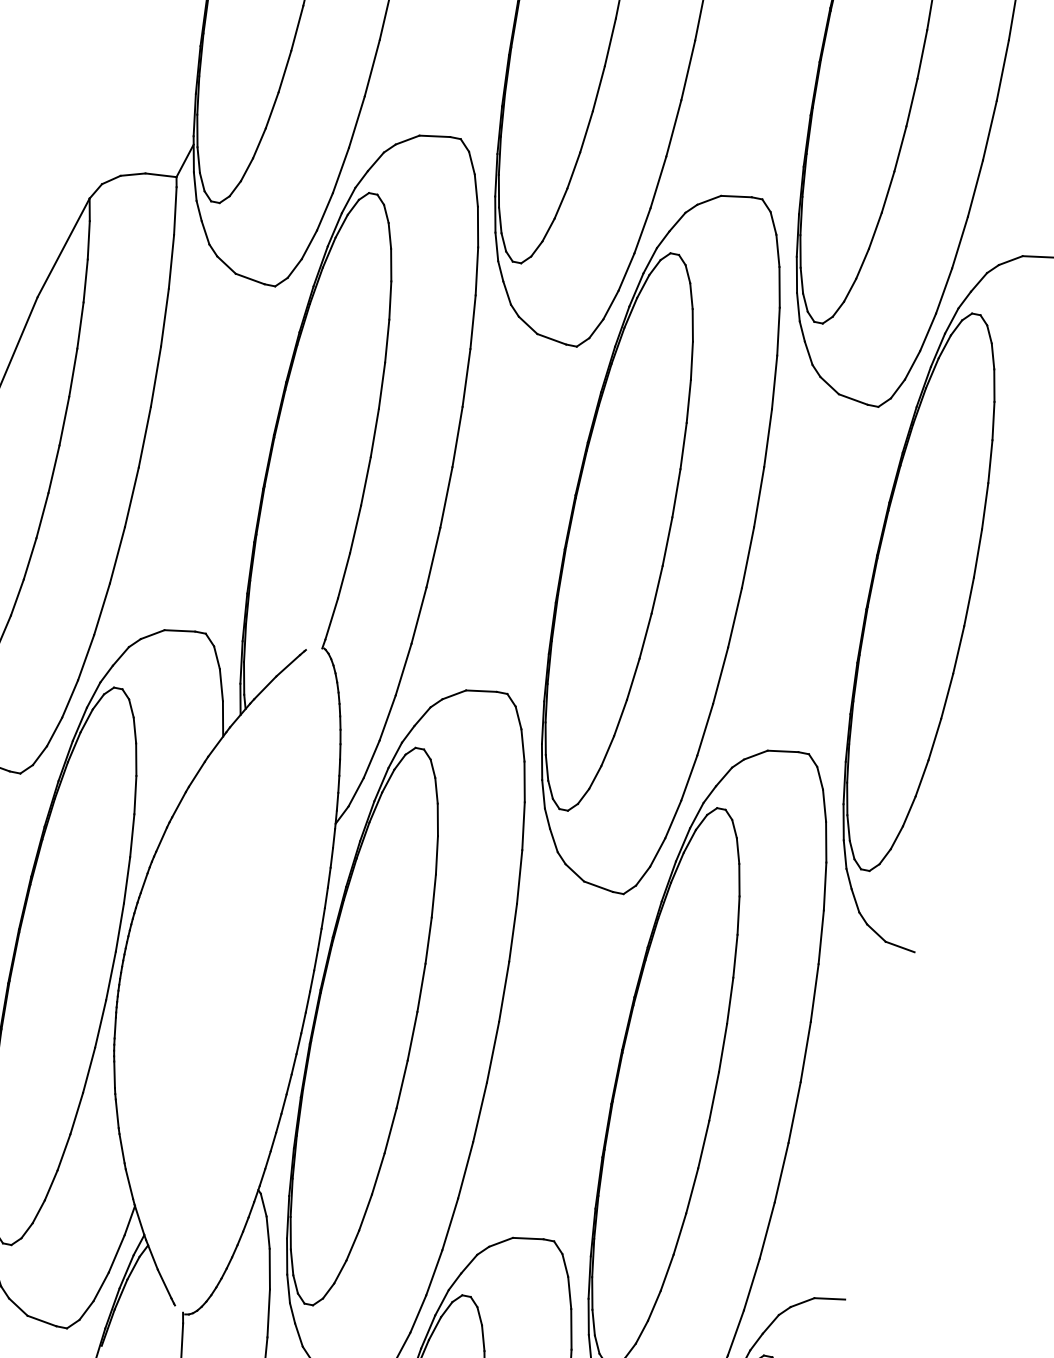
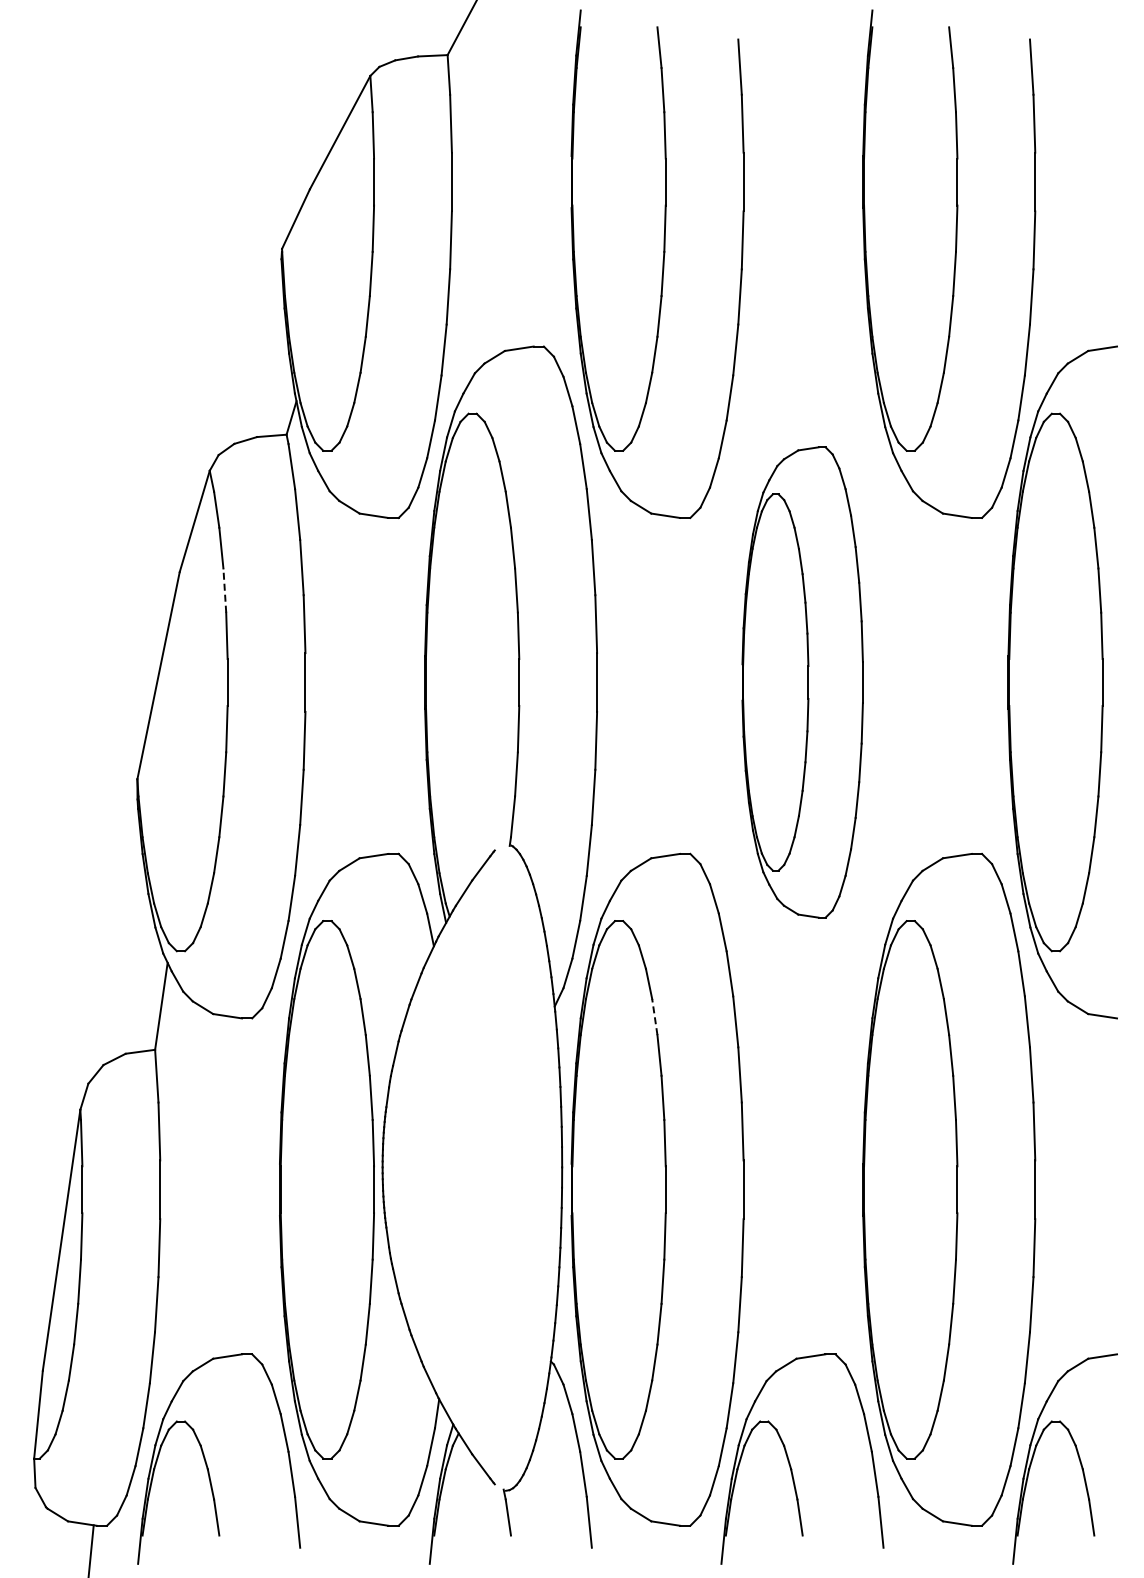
line: (80, 325) -> (224, 590), solid -> dashed
part: (658, 539) -> (802, 682), size x0.7
line: (436, 854) -> (654, 1016), solid -> dashed

